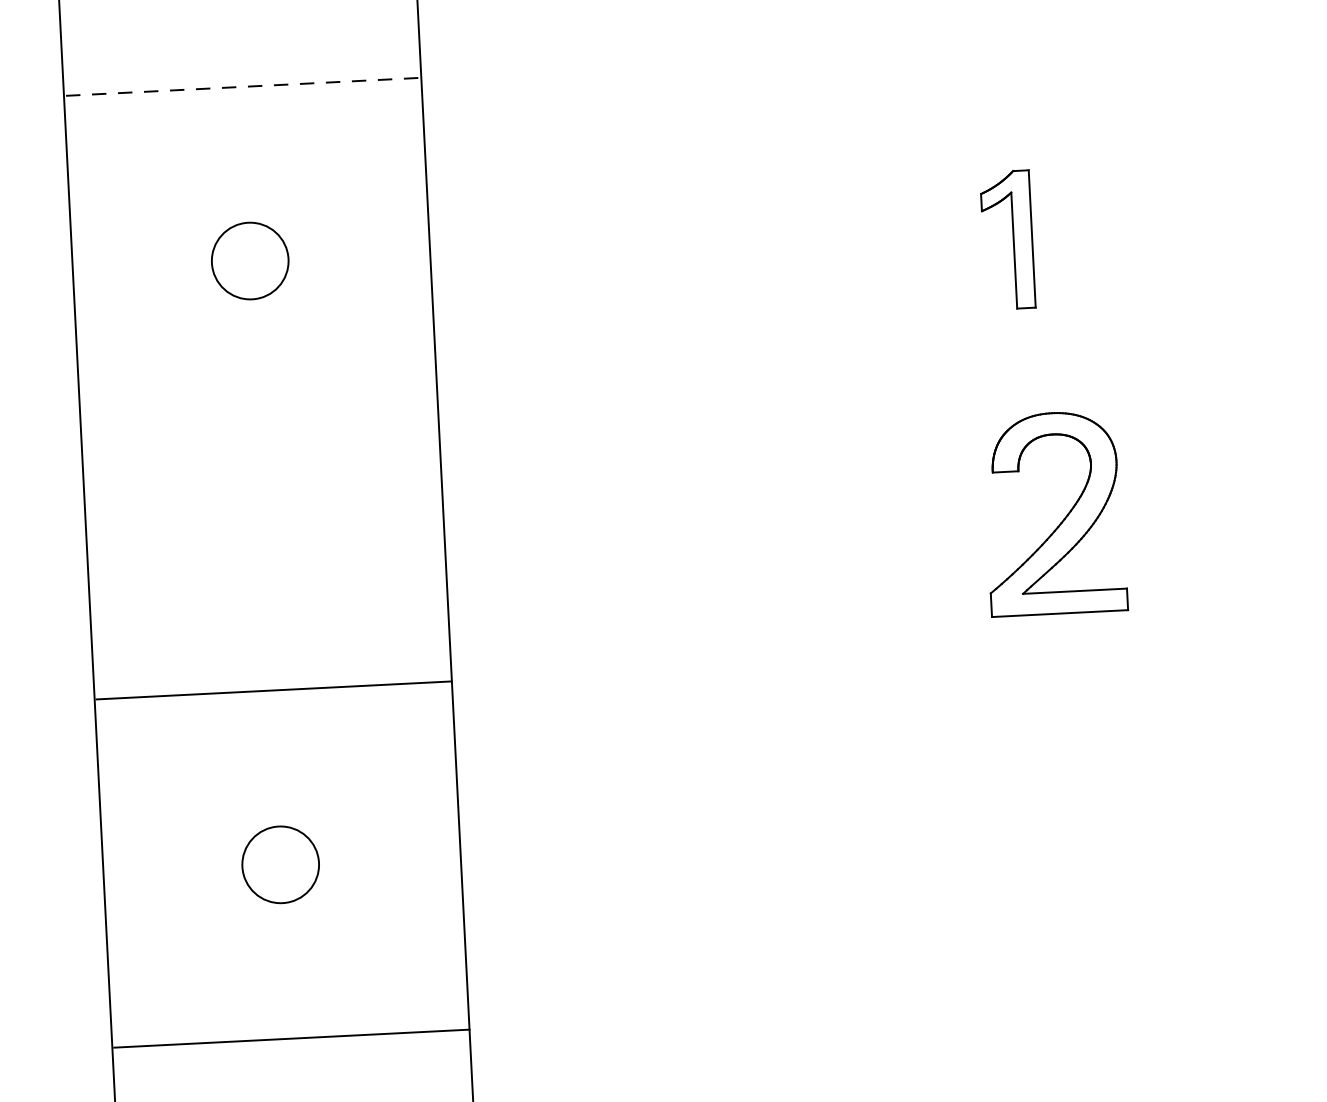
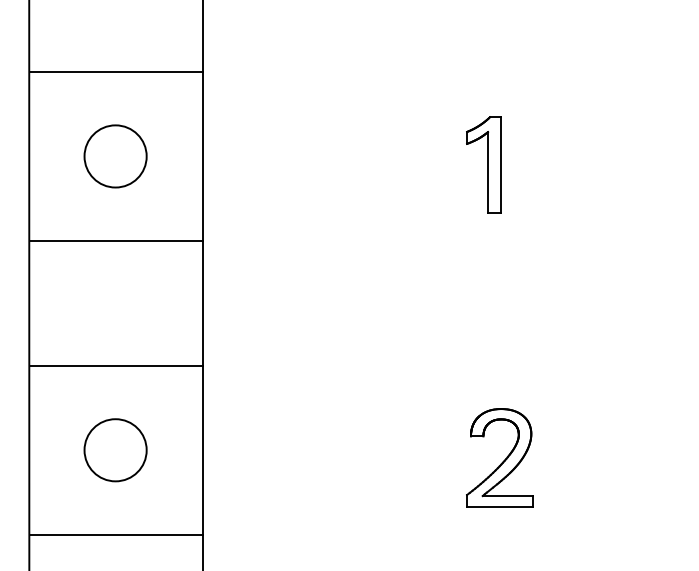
line: (245, 86) -> (117, 71), dashed -> solid
part: (1006, 239) -> (483, 164), size x1.43
circle: (249, 261) -> (115, 156), size x1.67
line: (260, 435) -> (116, 241), added
part: (1053, 512) -> (499, 457), moved
circle: (280, 865) -> (115, 450), size x1.67

